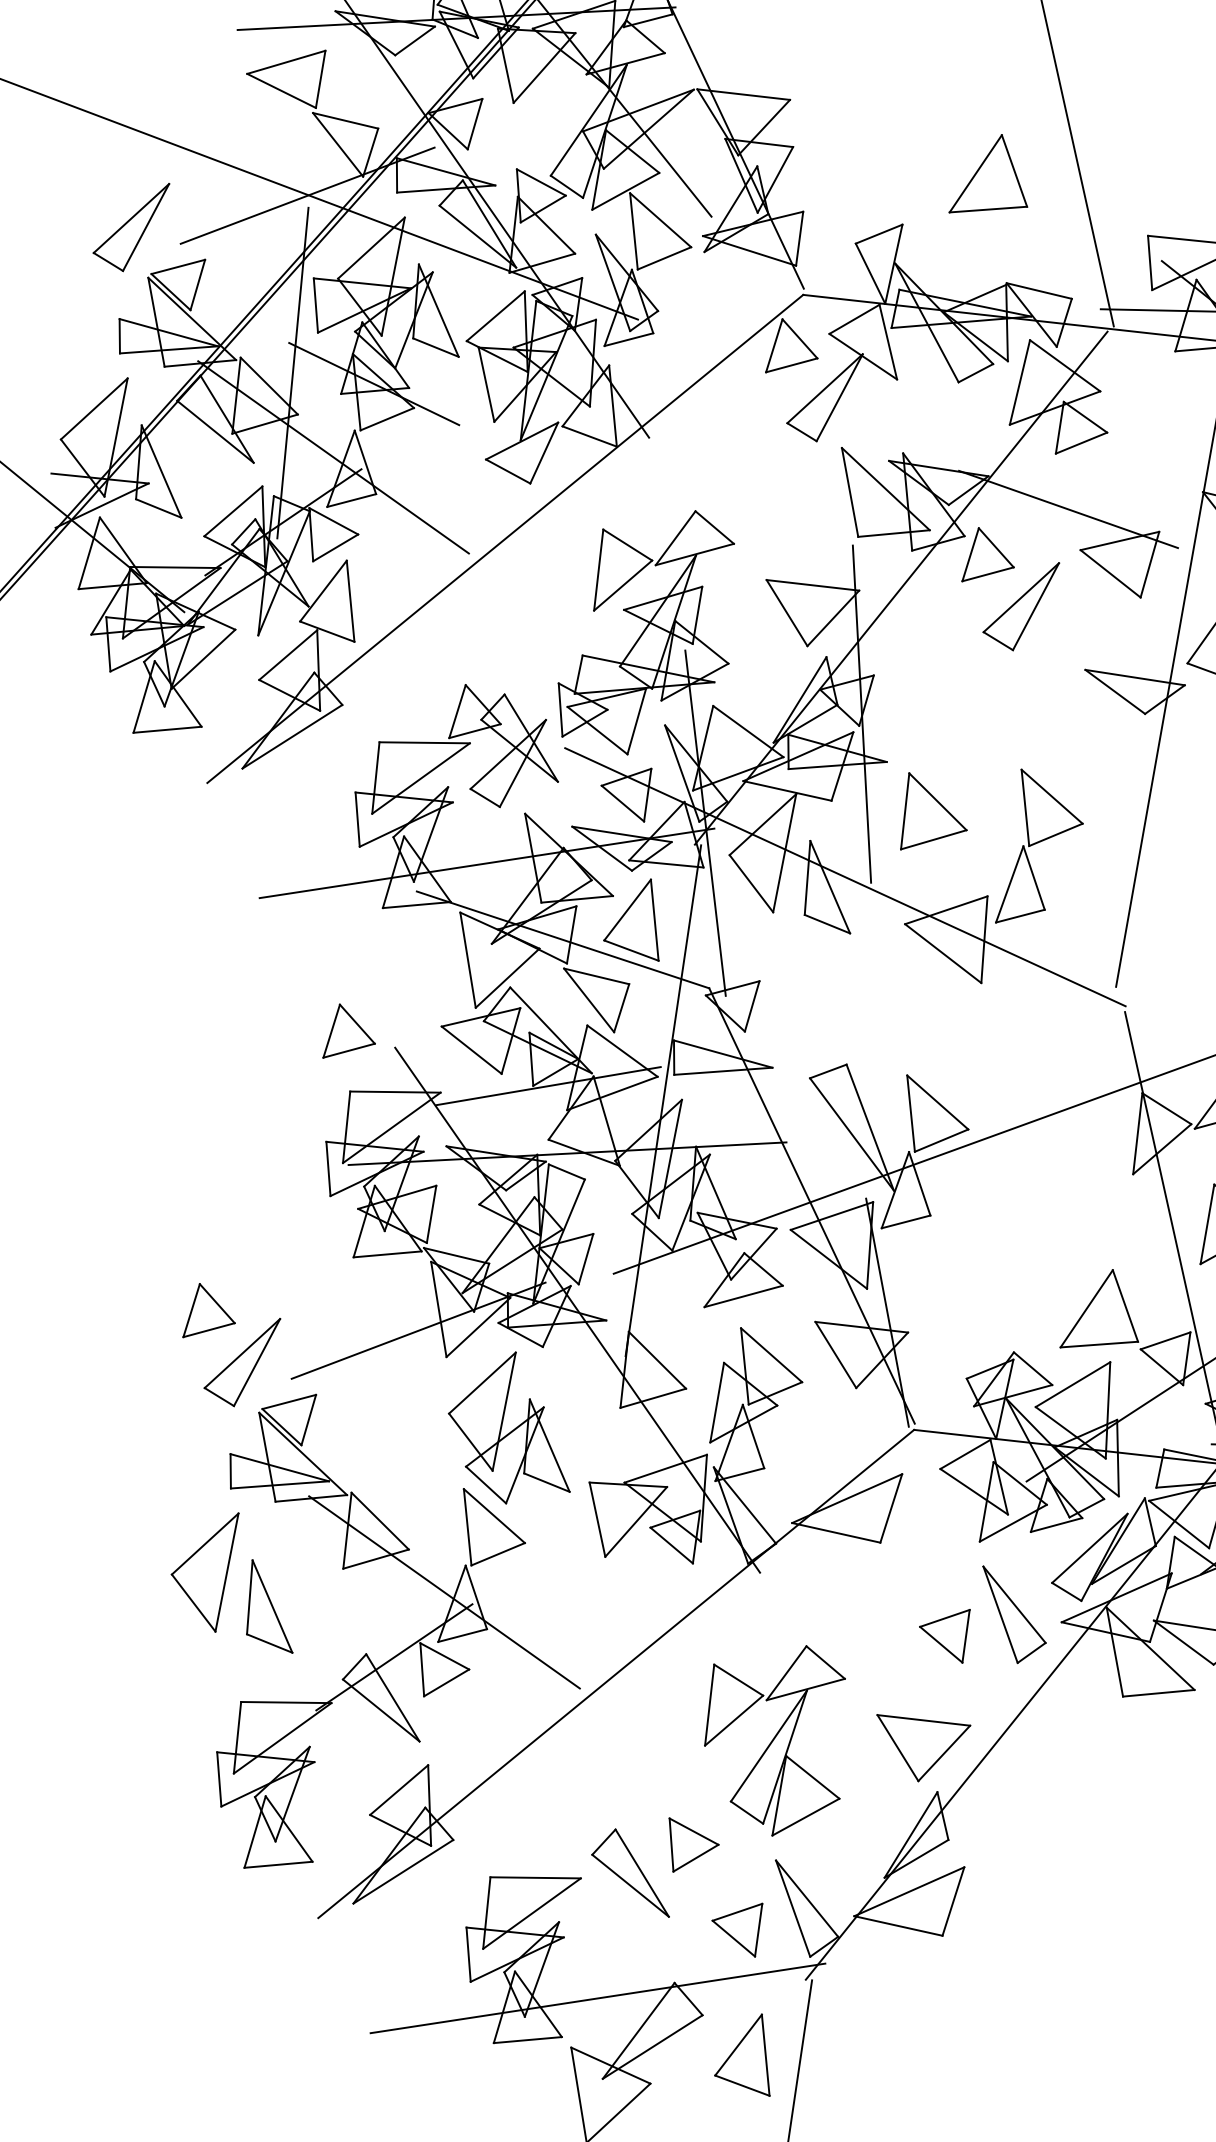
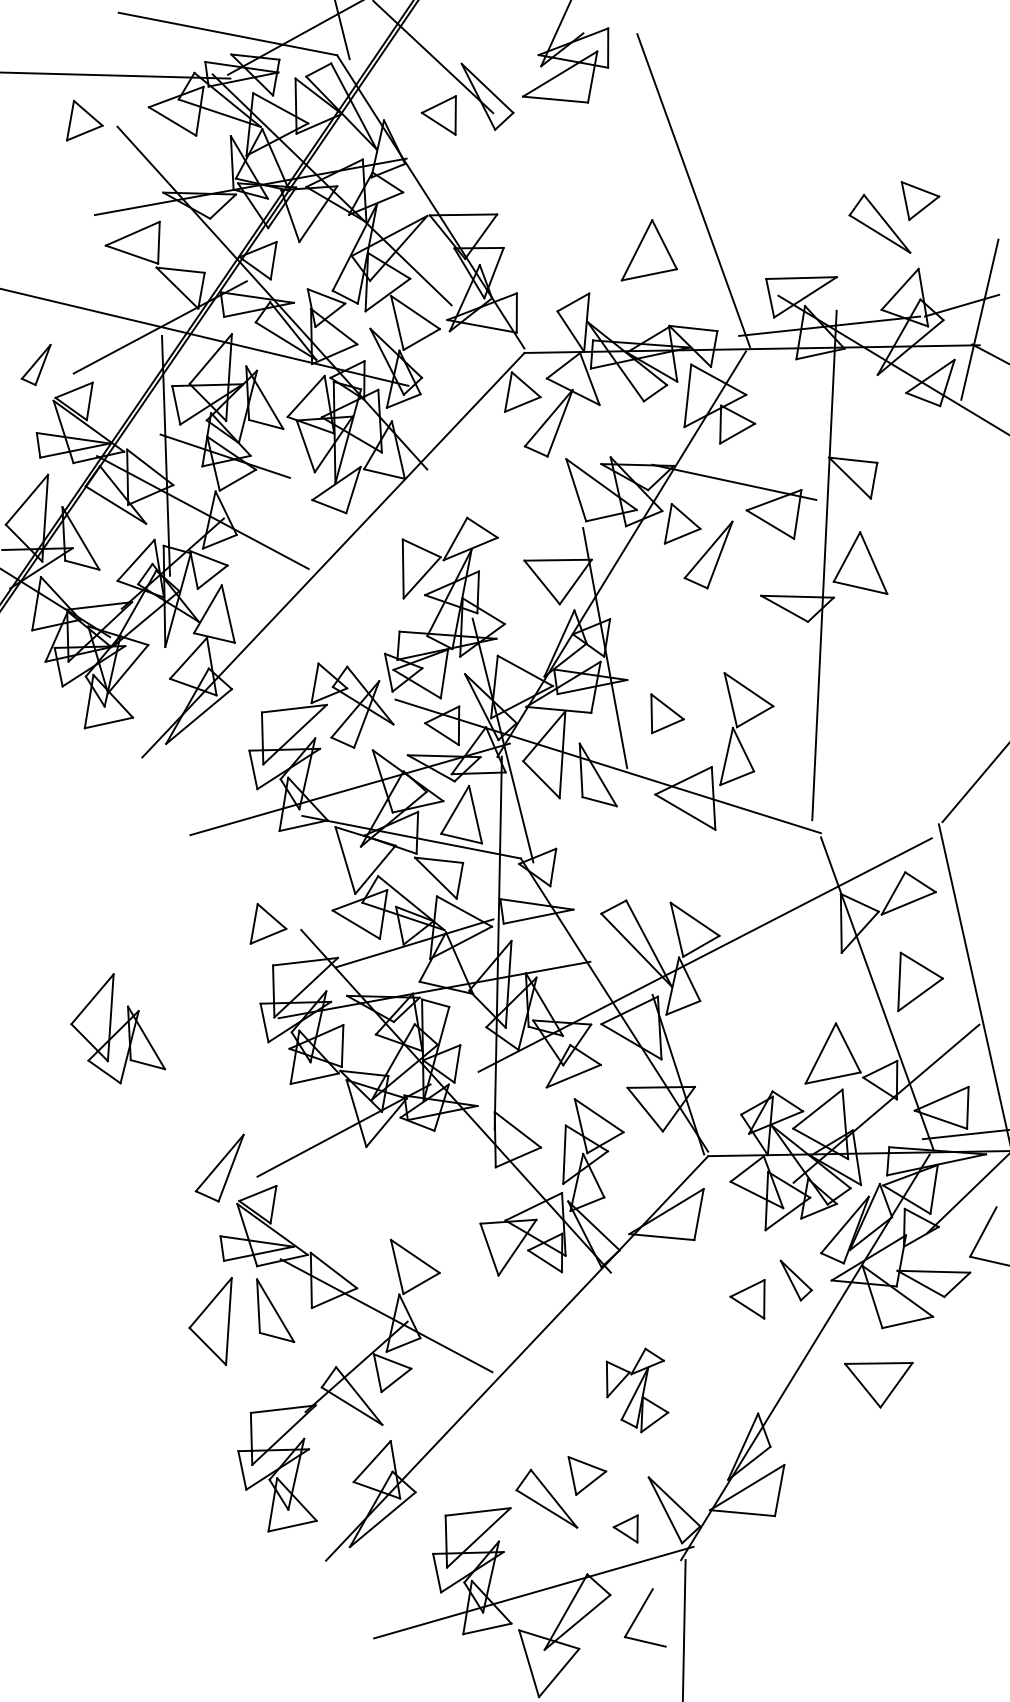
part: (131, 224) -> (36, 364), size x0.6
part: (936, 815) -> (667, 713), size x0.7
part: (210, 1312) -> (193, 1136), removed
part: (512, 1427) -> (118, 1028), moved
part: (272, 1606) -> (275, 1310), moved
part: (1013, 1616) -> (796, 1280), size x0.6
part: (775, 1739) -> (637, 1390), size x0.6
part: (919, 1749) -> (878, 1384), moved
part: (735, 1926) -> (625, 1528), size x0.7
line: (764, 2054) -> (658, 1617), removed

